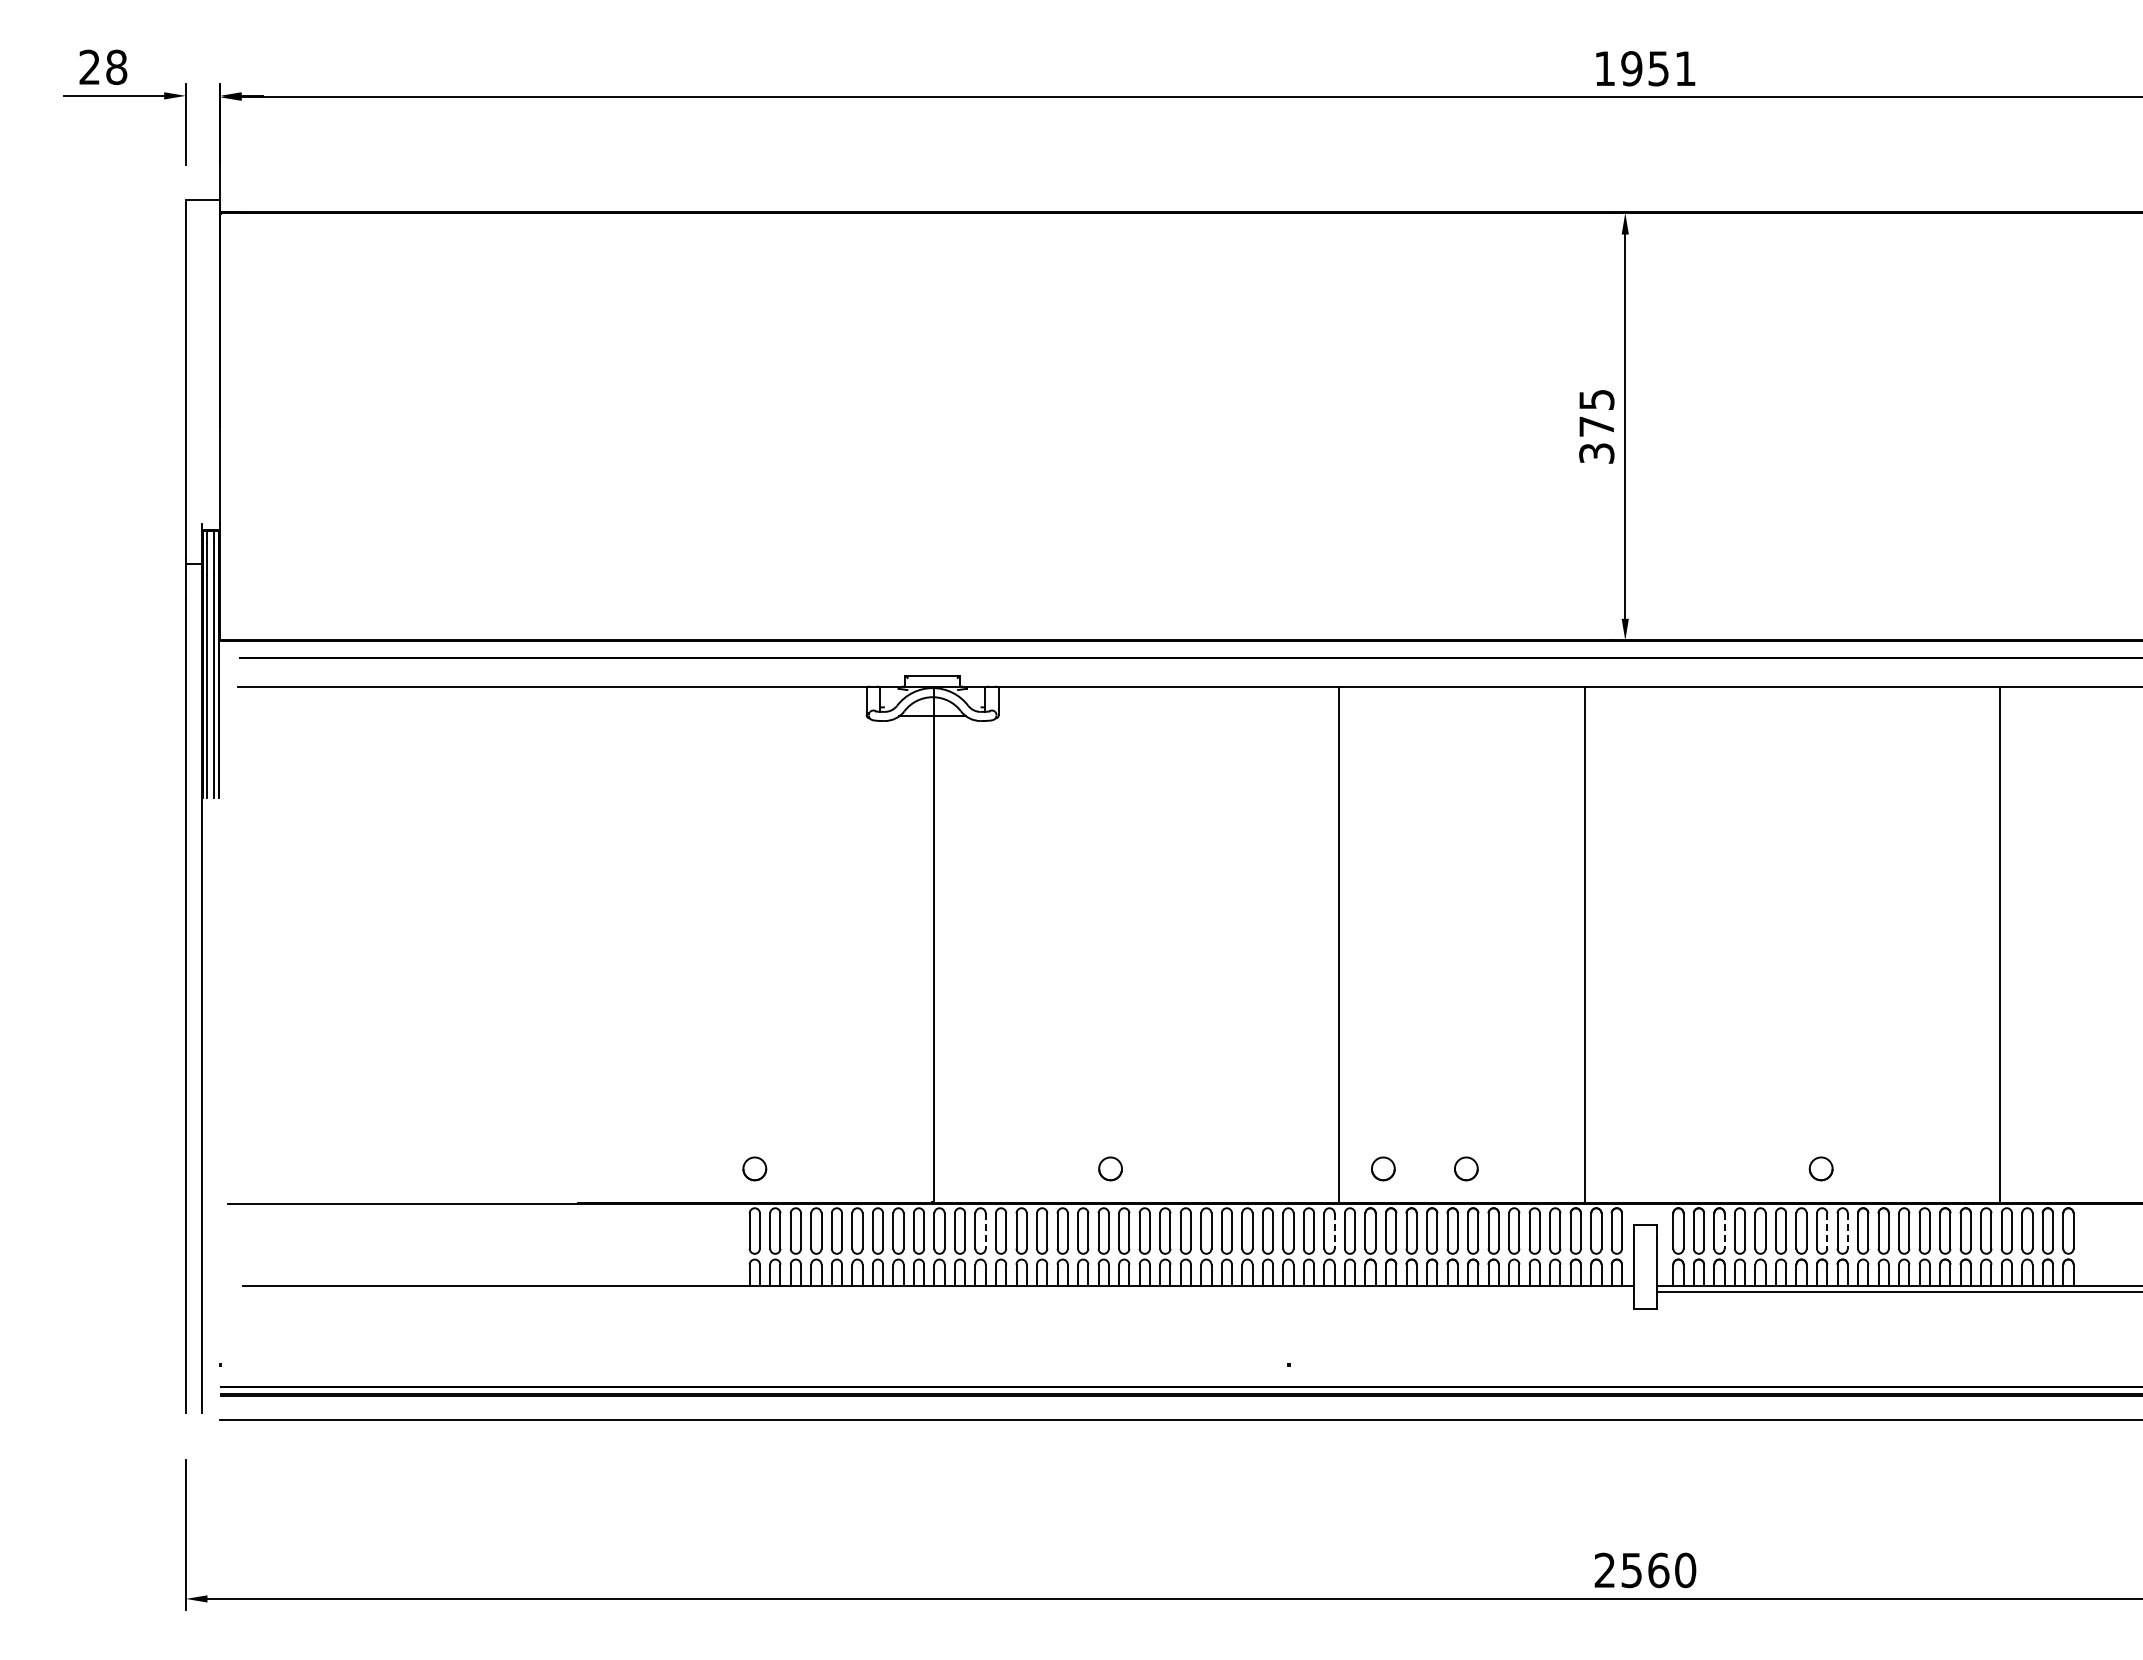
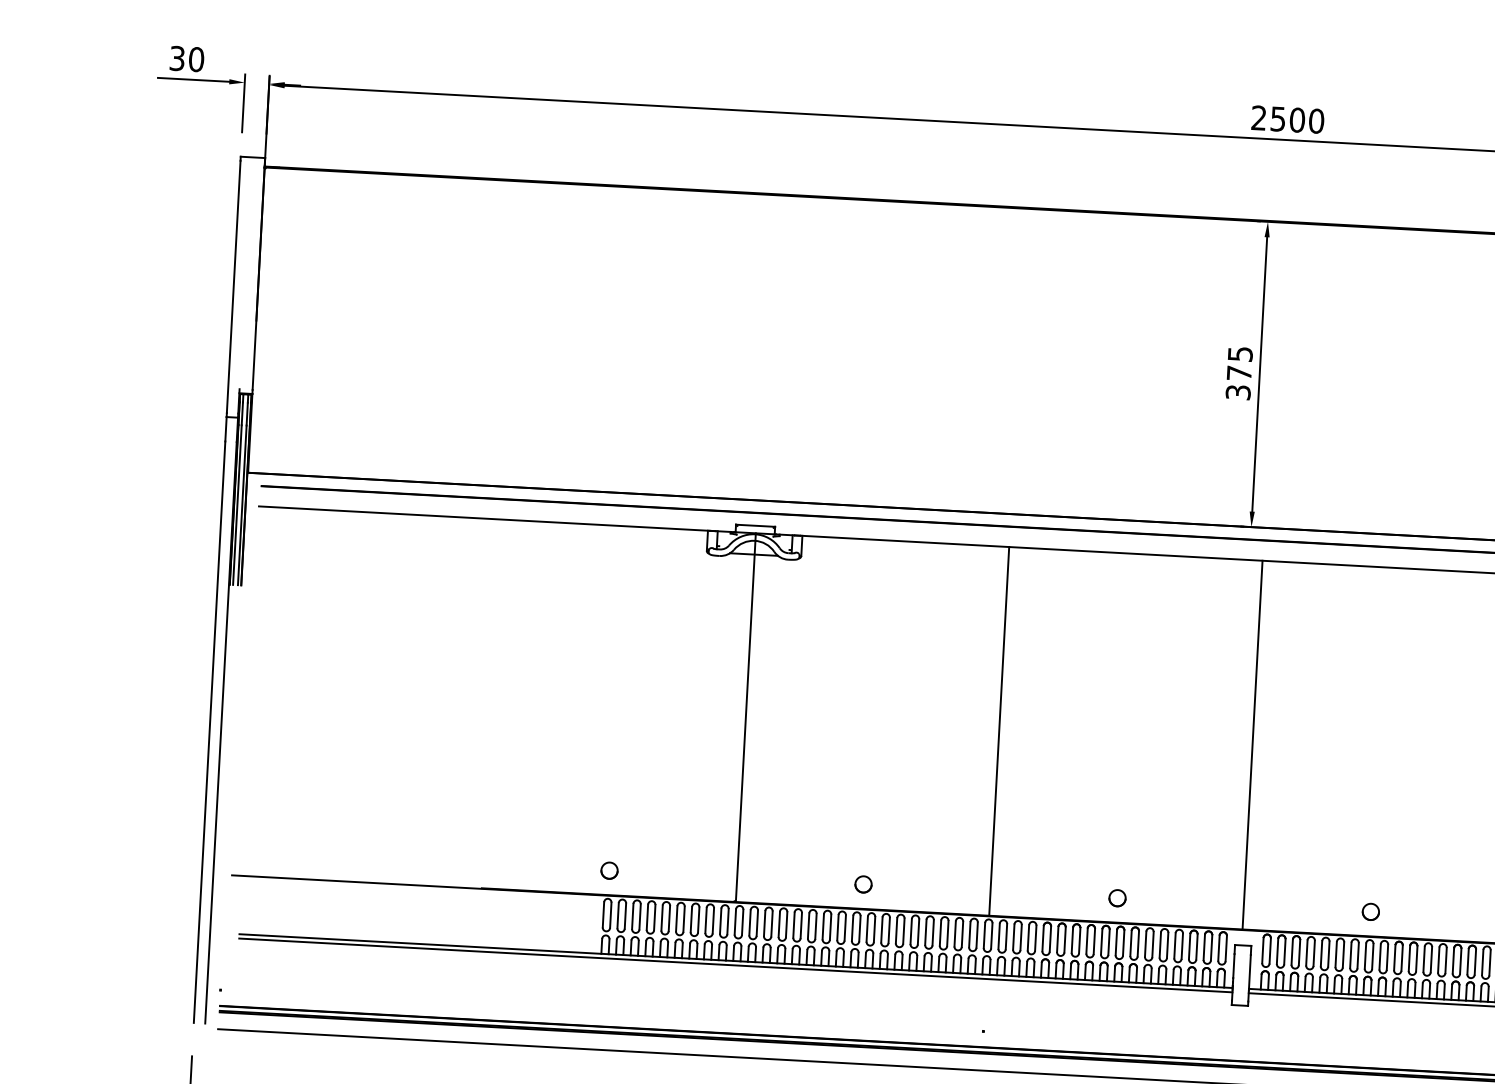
text: (103, 67) -> (187, 59), 28 -> 30
text: (1645, 68) -> (1287, 119), 1951 -> 2500
line: (1339, 944) -> (999, 731), moved
line: (1585, 944) -> (1252, 744), moved
part: (1383, 1168) -> (1058, 894), removed
line: (985, 1231) -> (771, 924), dashed -> solid
line: (1334, 1231) -> (1020, 937), dashed -> solid
line: (1724, 1231) -> (1299, 952), dashed -> solid
line: (1827, 1231) -> (1372, 956), dashed -> solid
line: (1847, 1231) -> (1387, 957), dashed -> solid
line: (937, 1291) -> (735, 965), added

